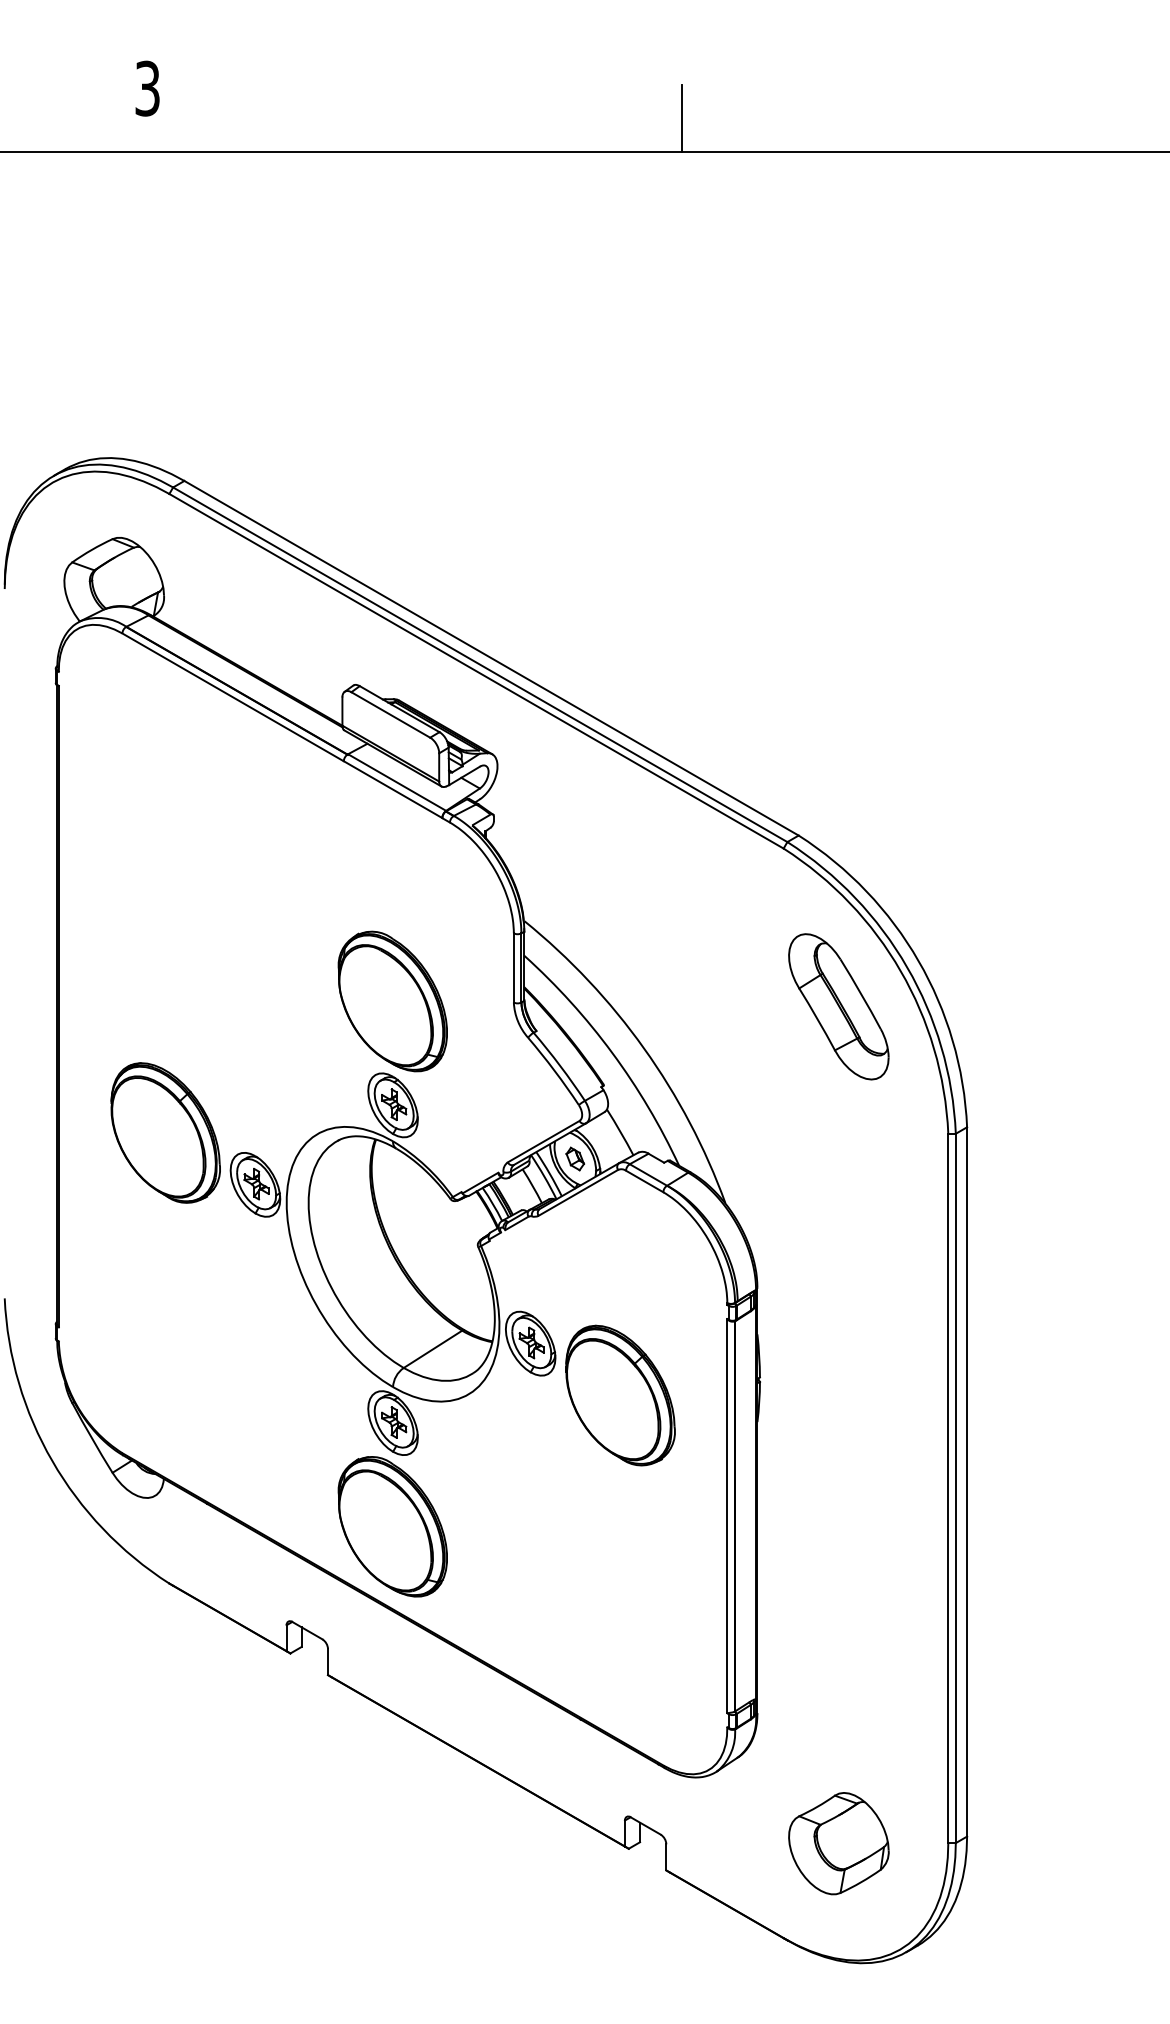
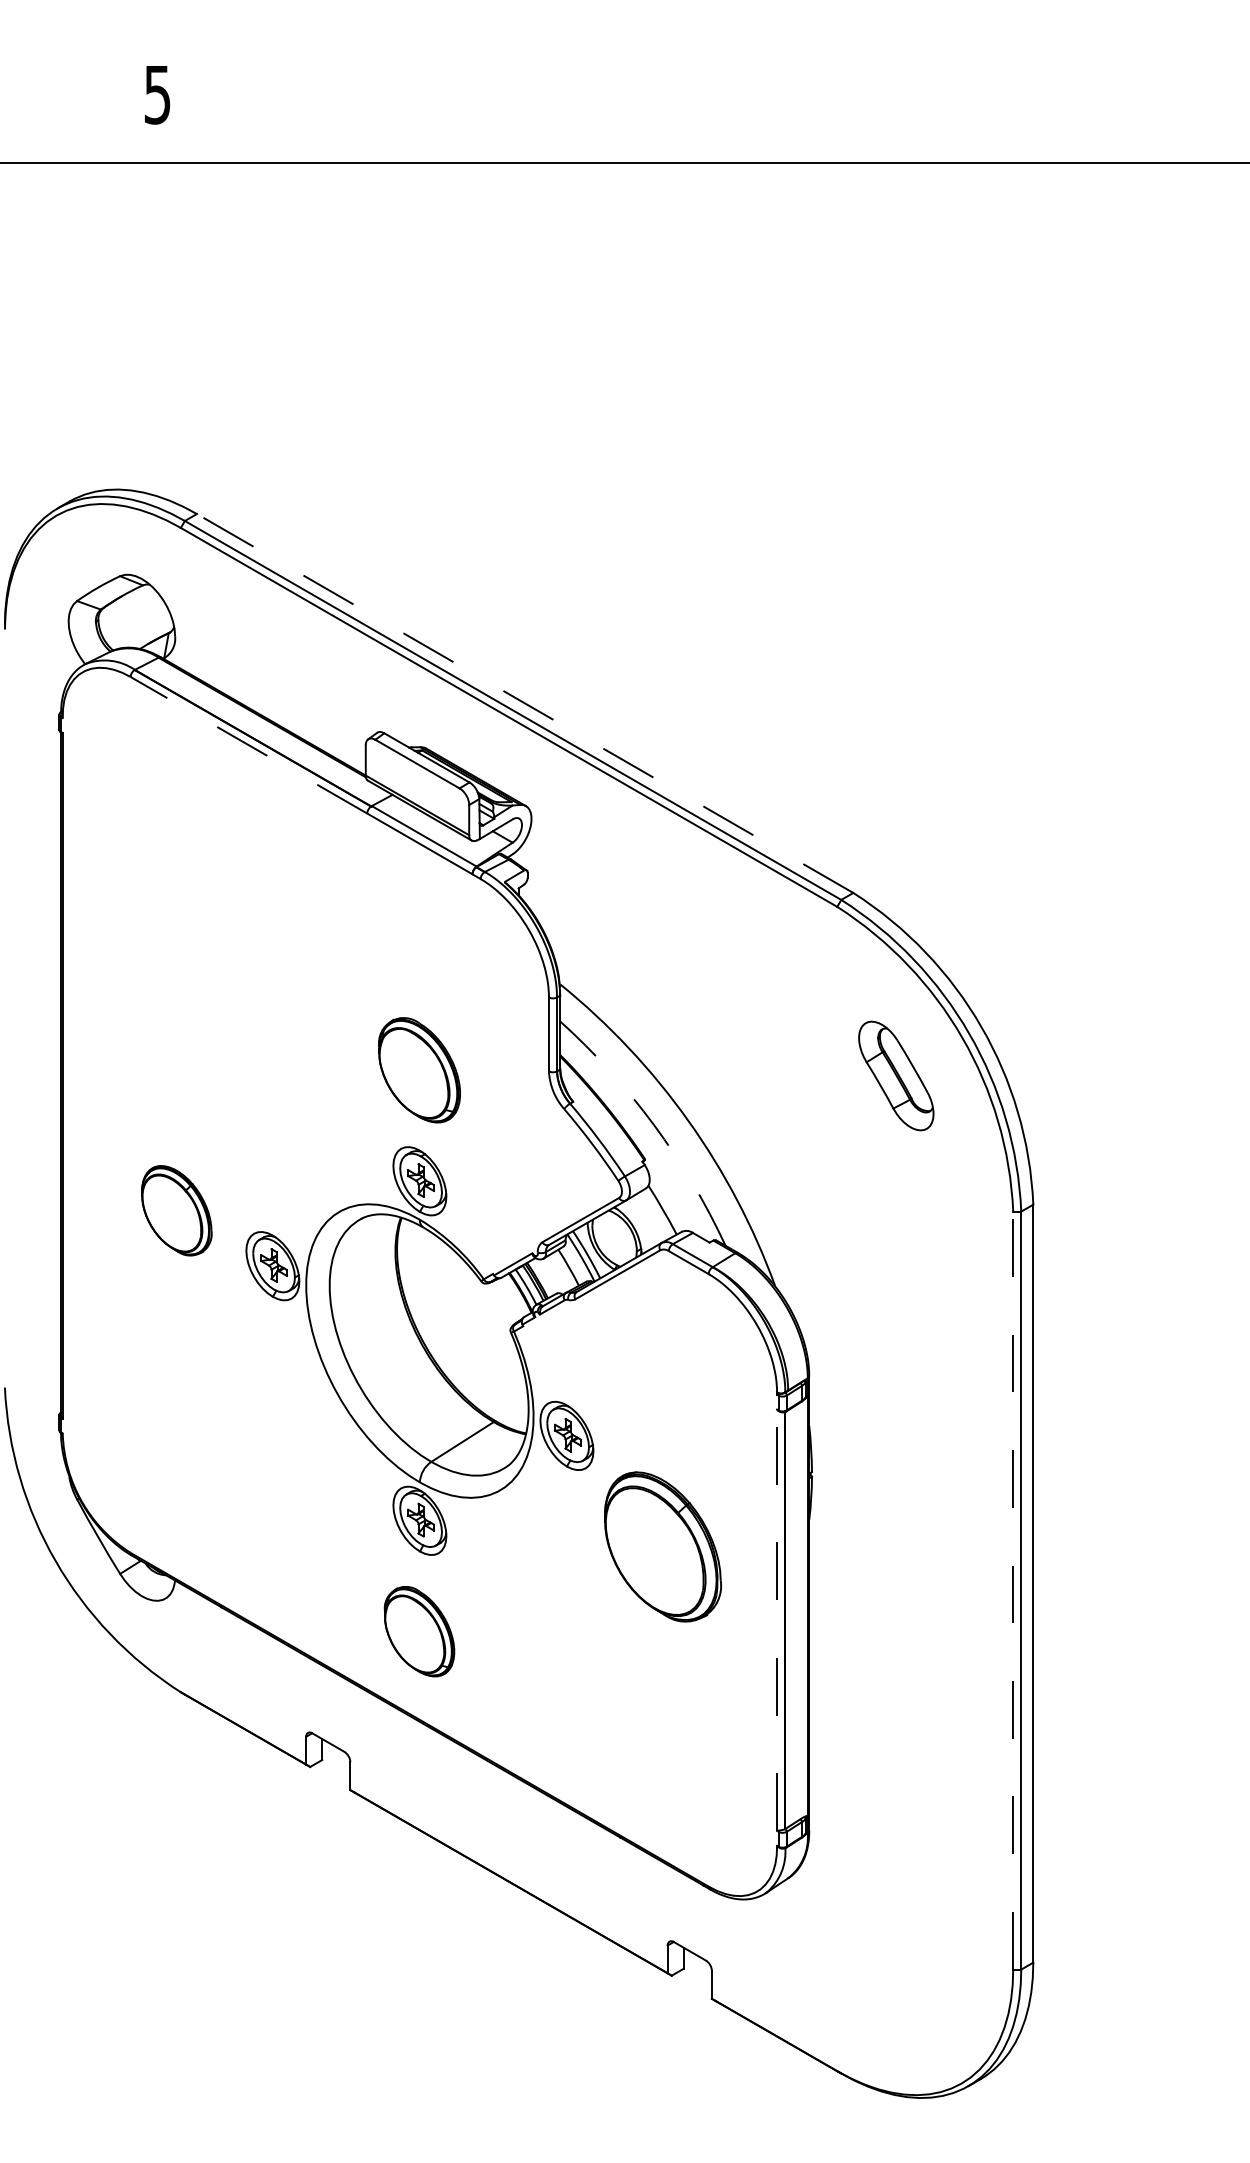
text: (147, 87) -> (157, 93), 3 -> 5
line: (681, 118) -> (728, 126), removed
line: (491, 658) -> (525, 703), solid -> dashed
line: (233, 697) -> (249, 745), solid -> dashed
part: (392, 1001) -> (419, 1070), size x0.7
part: (838, 1006) -> (895, 1075), size x0.7
arc: (612, 1052) -> (654, 1124), solid -> dashed
part: (165, 1132) -> (176, 1210), size x0.6
part: (574, 1158) -> (613, 1238), removed
part: (620, 1395) -> (662, 1546), moved
line: (948, 1488) -> (1013, 1590), solid -> dashed
line: (727, 1515) -> (777, 1619), solid -> dashed
part: (392, 1526) -> (419, 1631), size x0.6
part: (838, 1843) -> (895, 1970), removed

